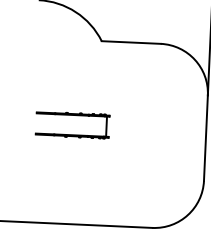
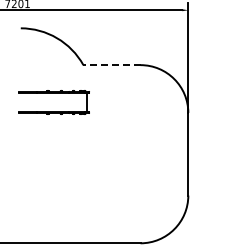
line: (130, 42) -> (111, 65), solid -> dashed
part: (72, 115) -> (53, 93), moved

